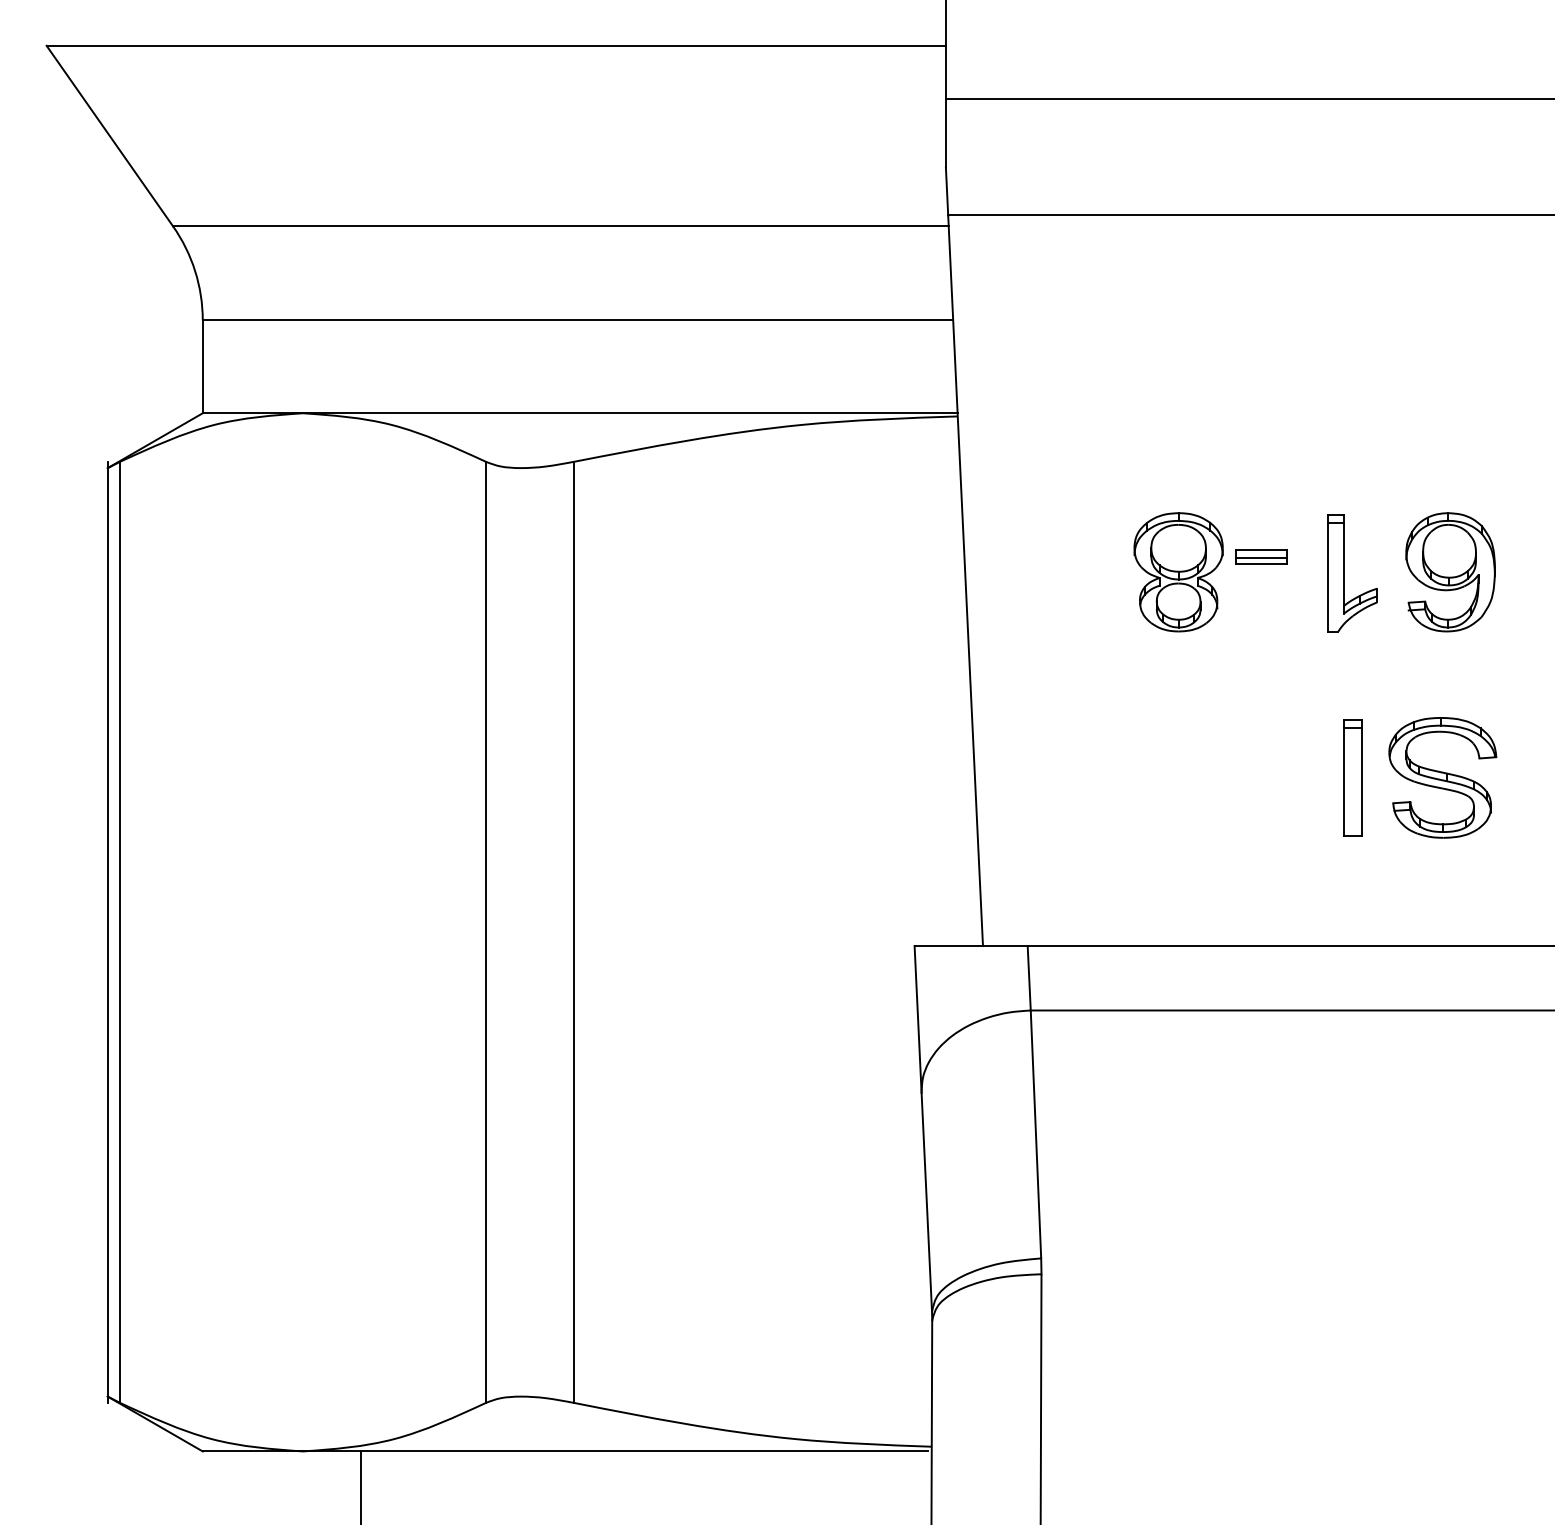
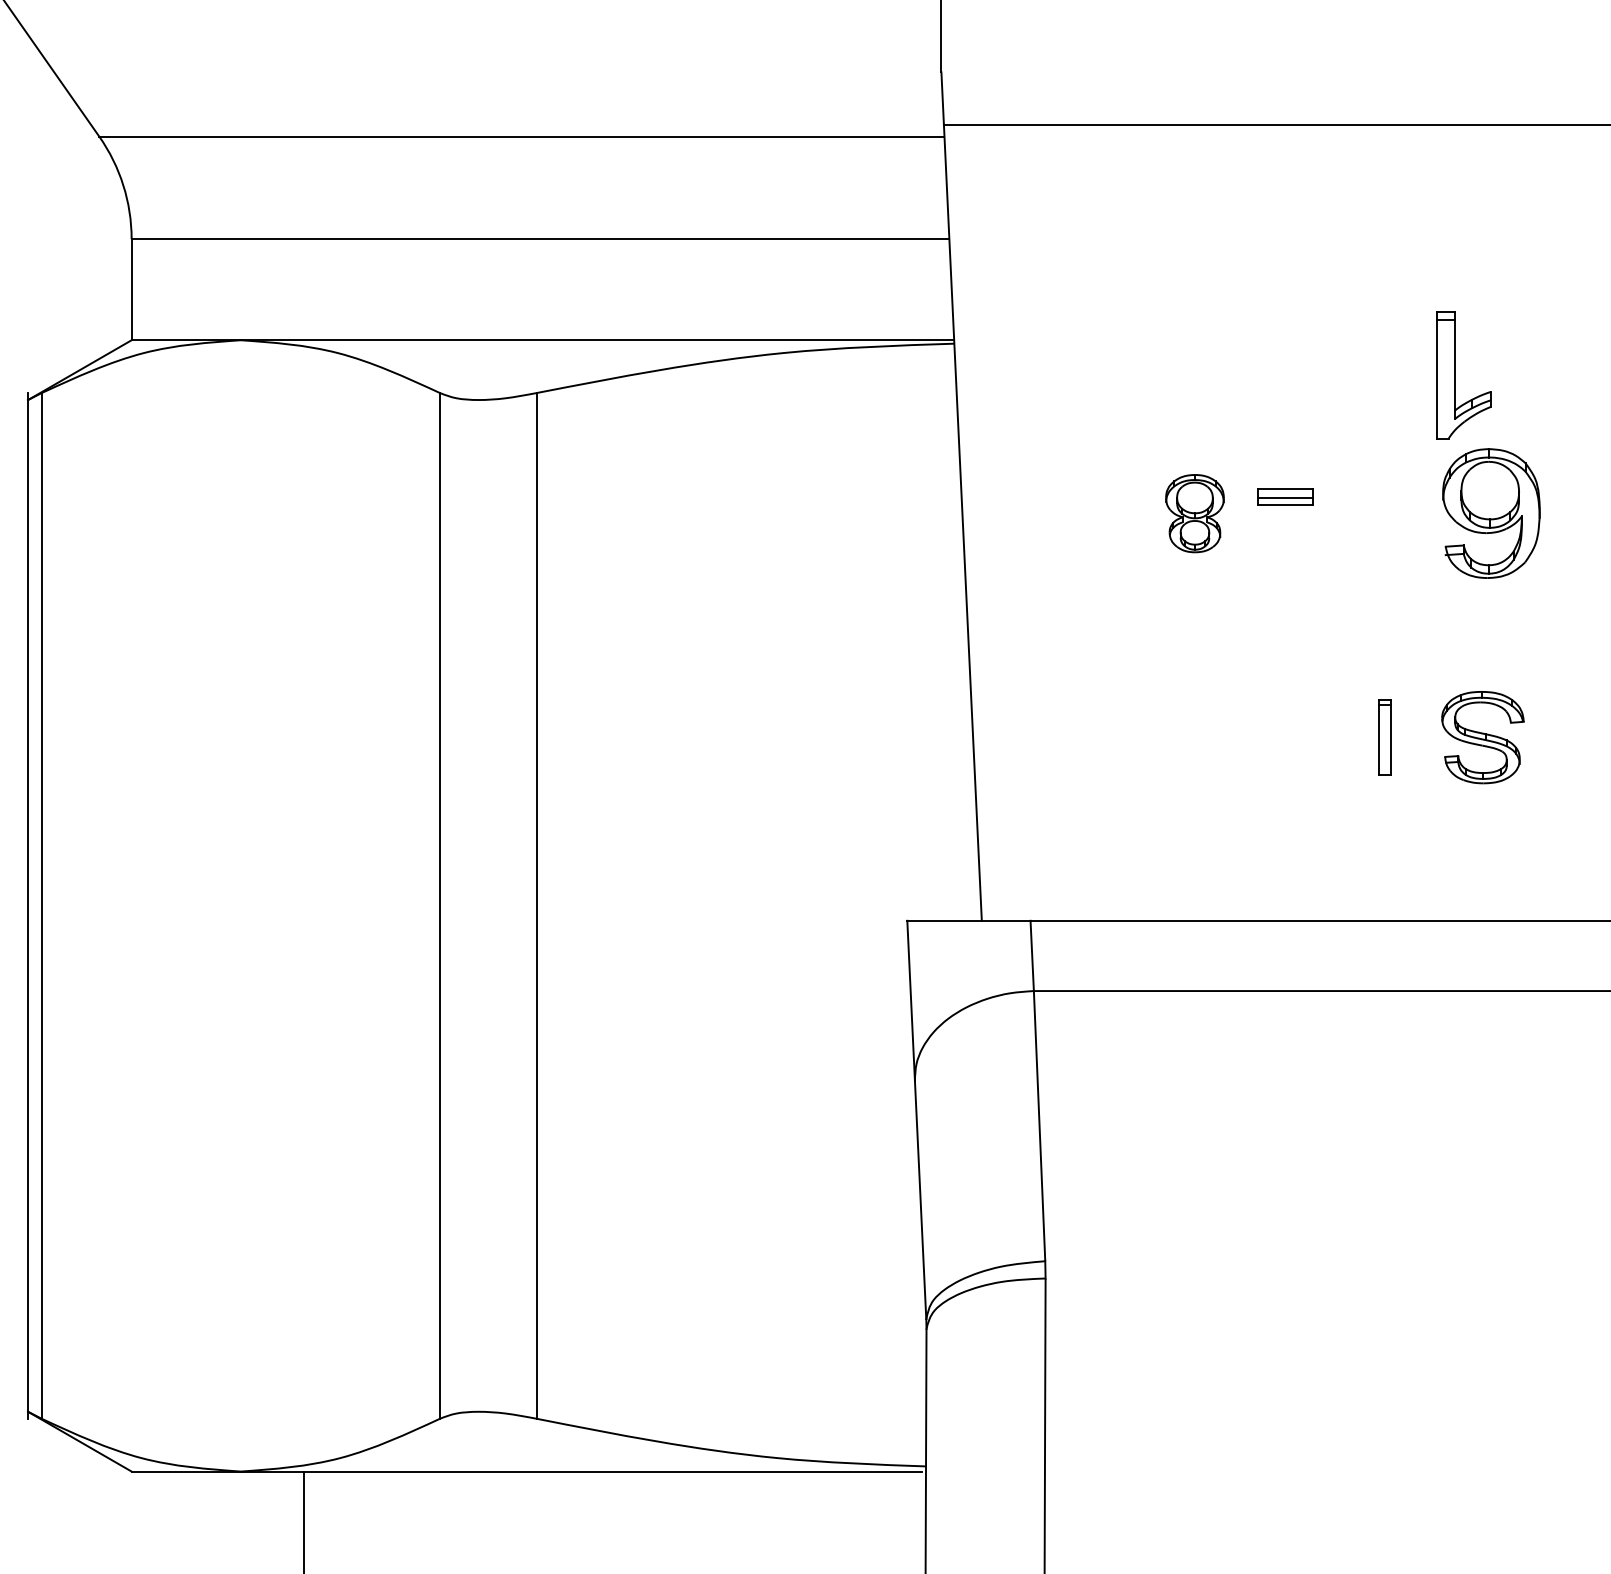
part: (1178, 572) -> (1194, 513), size x0.6
part: (1344, 573) -> (1455, 375), moved
part: (1352, 777) -> (1384, 737), size x0.6
part: (1442, 777) -> (1482, 737), size x0.7

